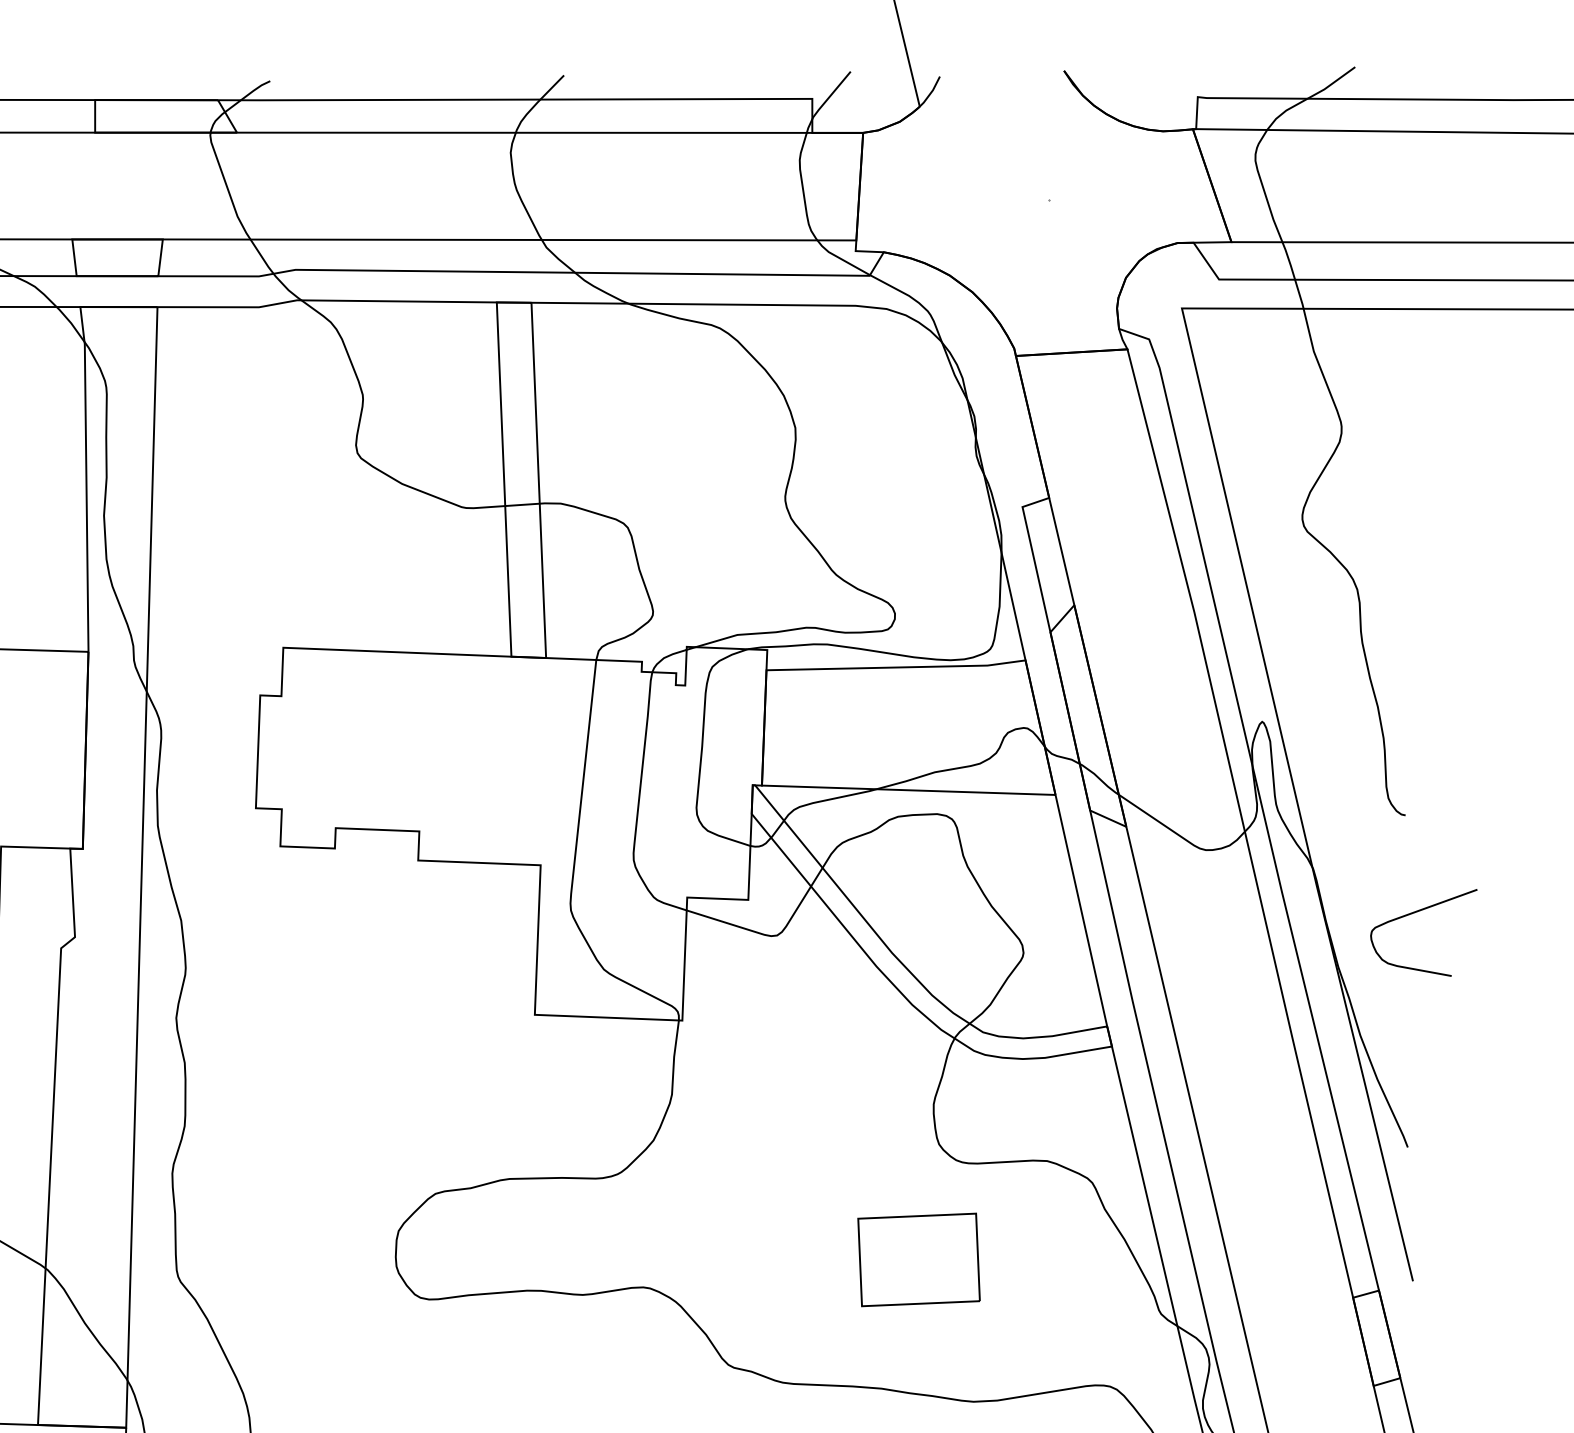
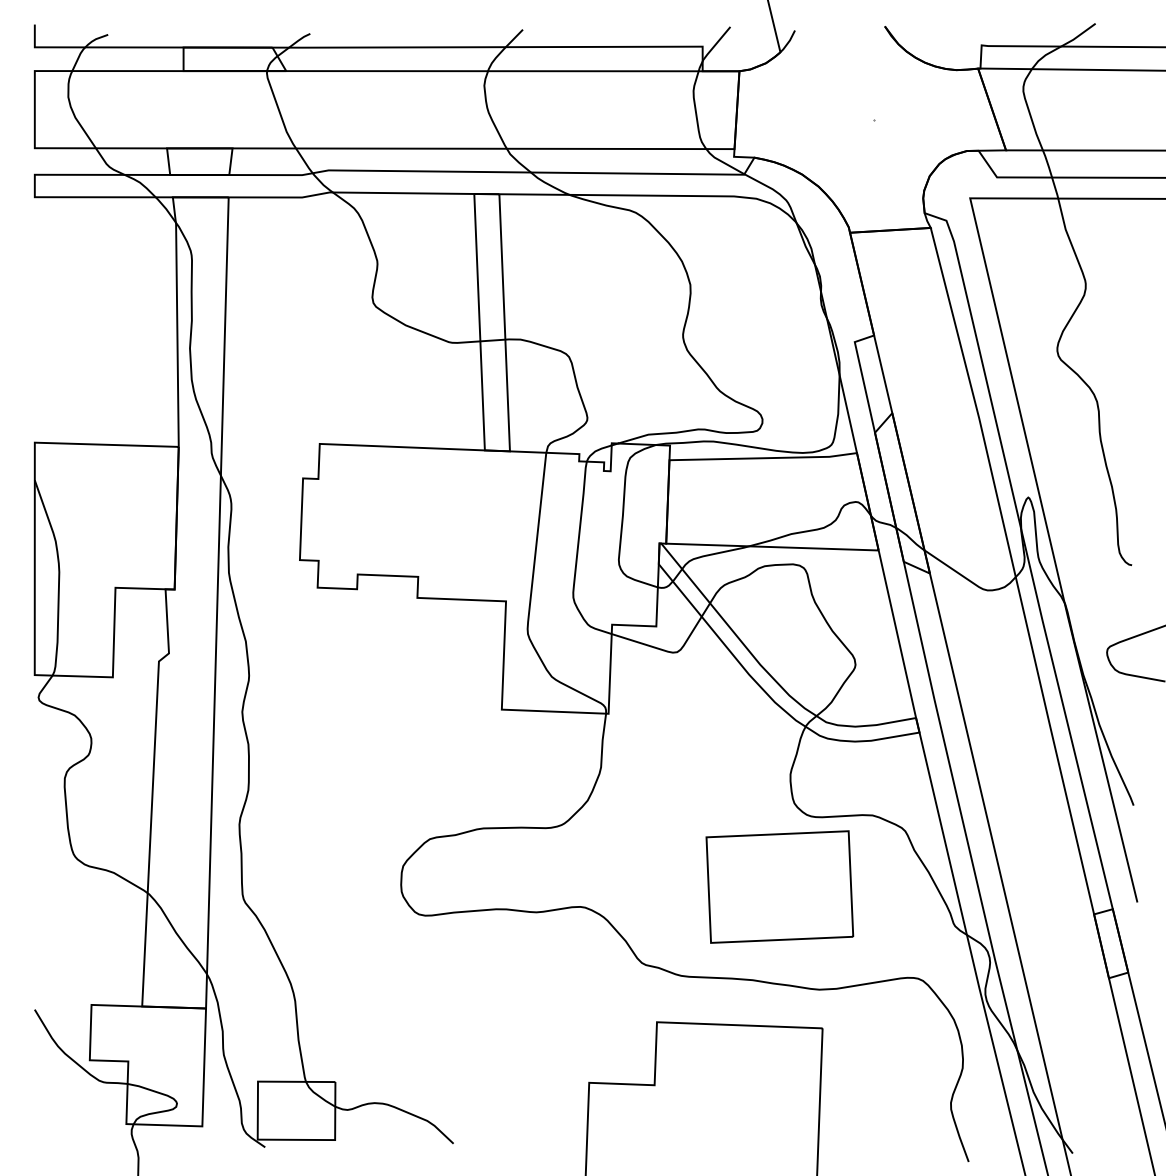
part: (918, 1259) -> (779, 886), size x1.67

